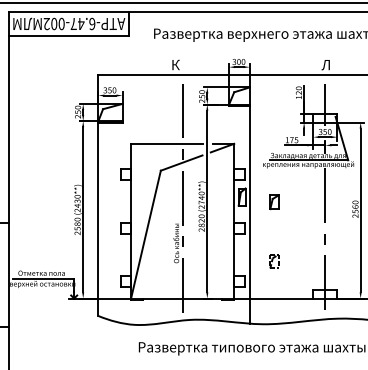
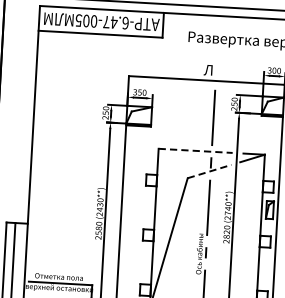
text: (46, 23) -> (78, 20), -6.47-002 -> -6.47-005
text: (174, 64) -> (207, 69), К -> Л
line: (167, 143) -> (196, 150), solid -> dashed
line: (182, 162) -> (210, 171), solid -> dashed

